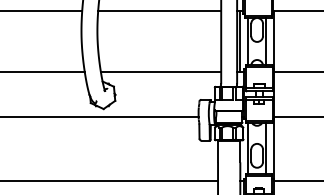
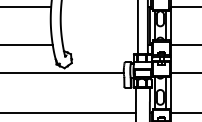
line: (159, 11) -> (99, 7), removed
line: (159, 72) -> (99, 45), removed

